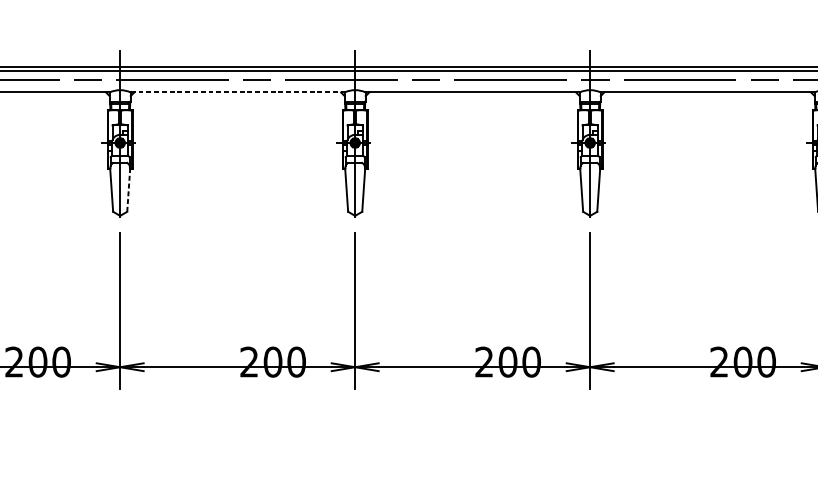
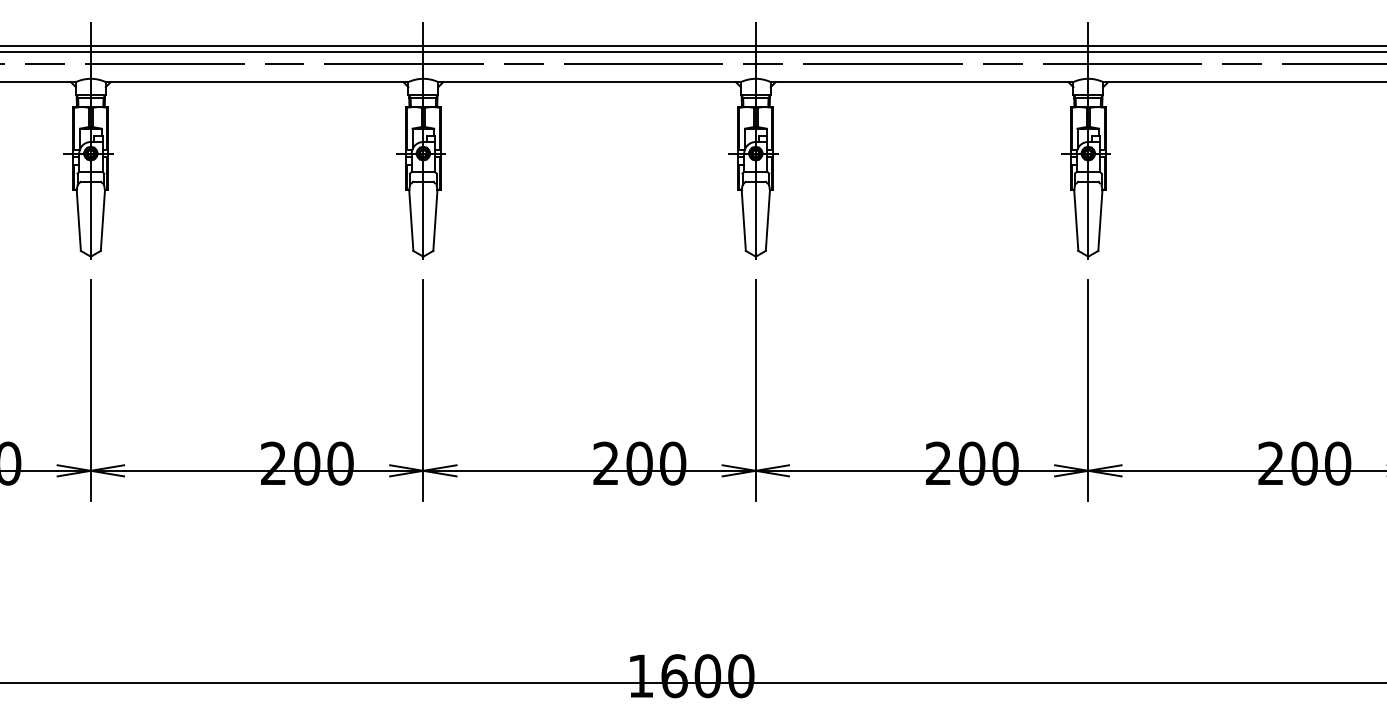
line: (237, 92) -> (257, 82), dashed -> solid
line: (128, 190) -> (102, 220), dashed -> solid

